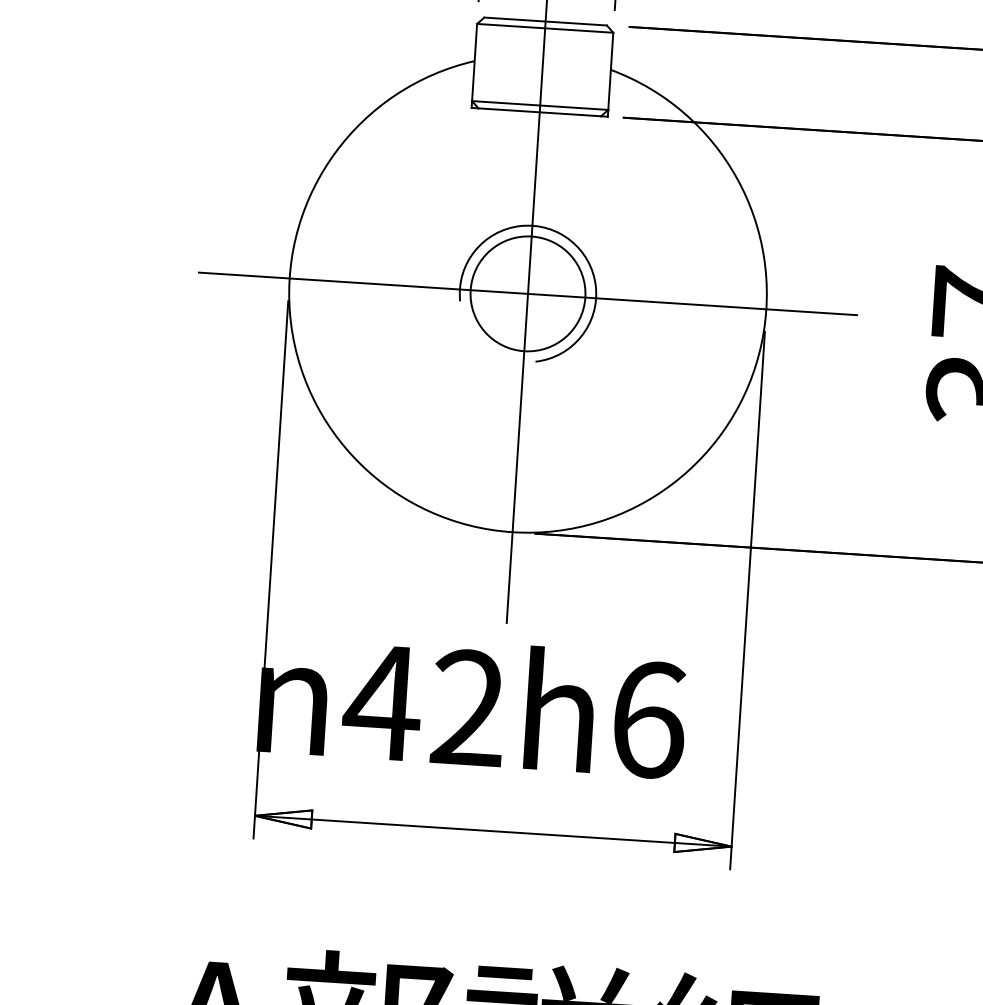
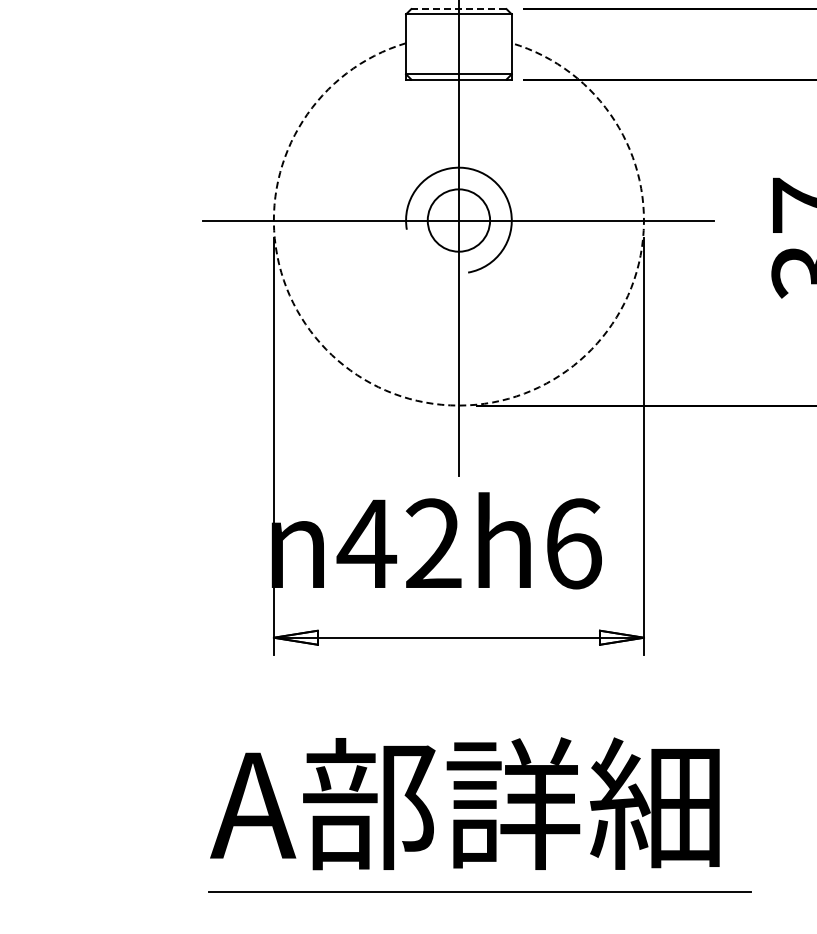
line: (545, 22) -> (458, 9), solid -> dashed
circle: (527, 293) -> (458, 220), size x0.7
arc: (512, 532) -> (458, 405), solid -> dashed

